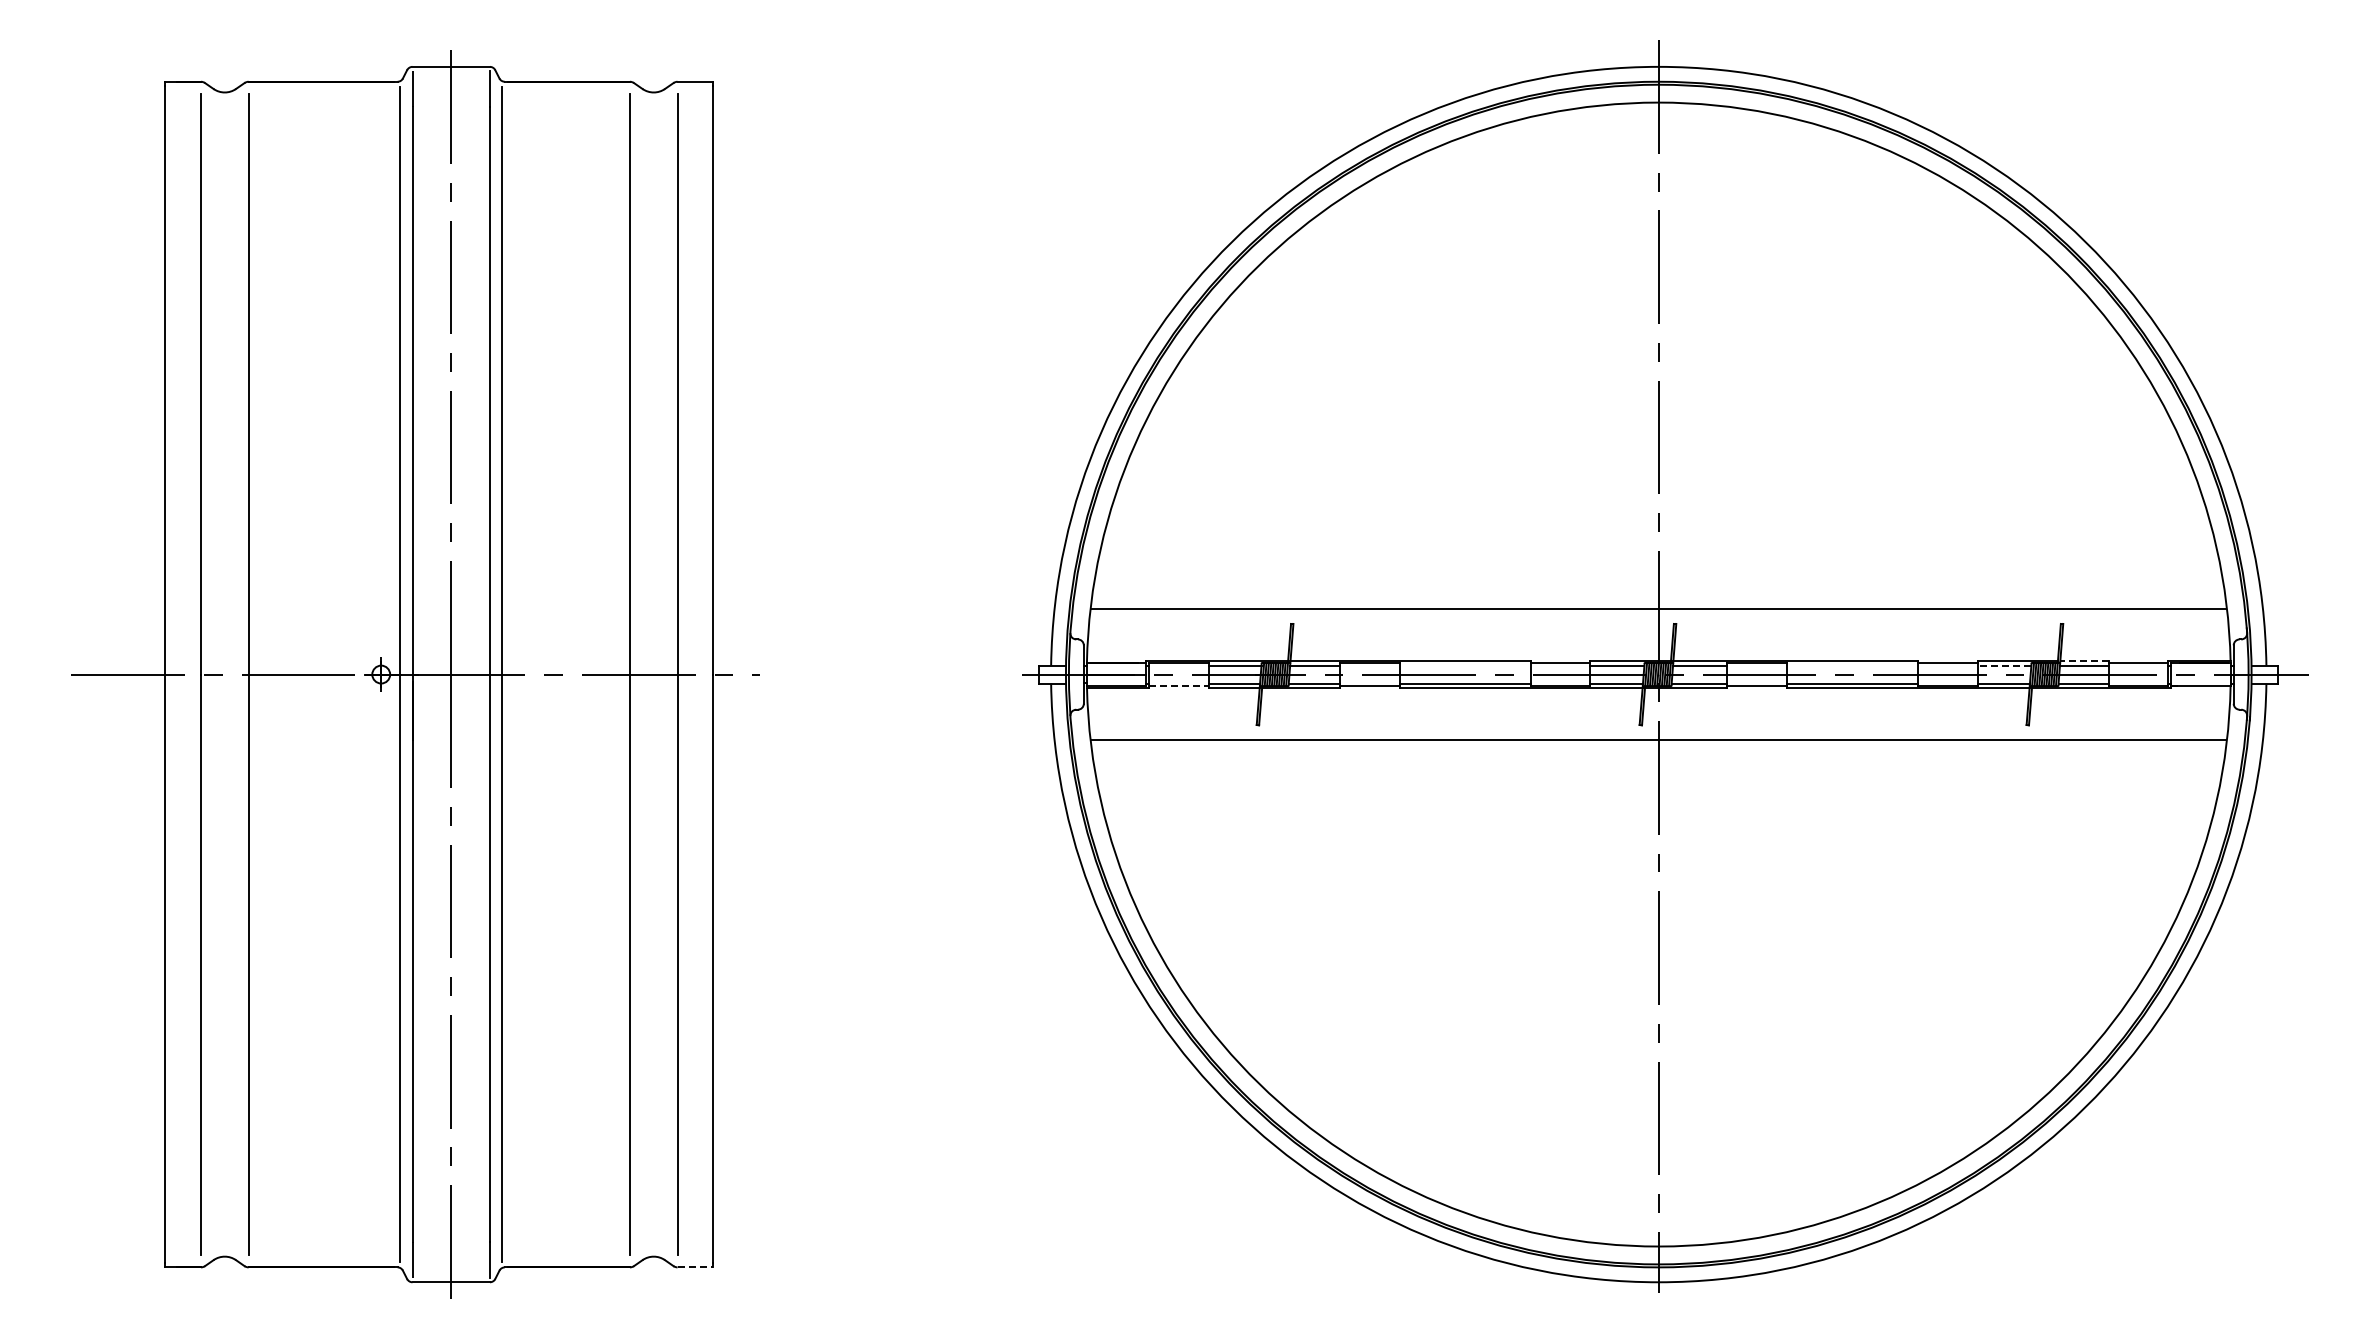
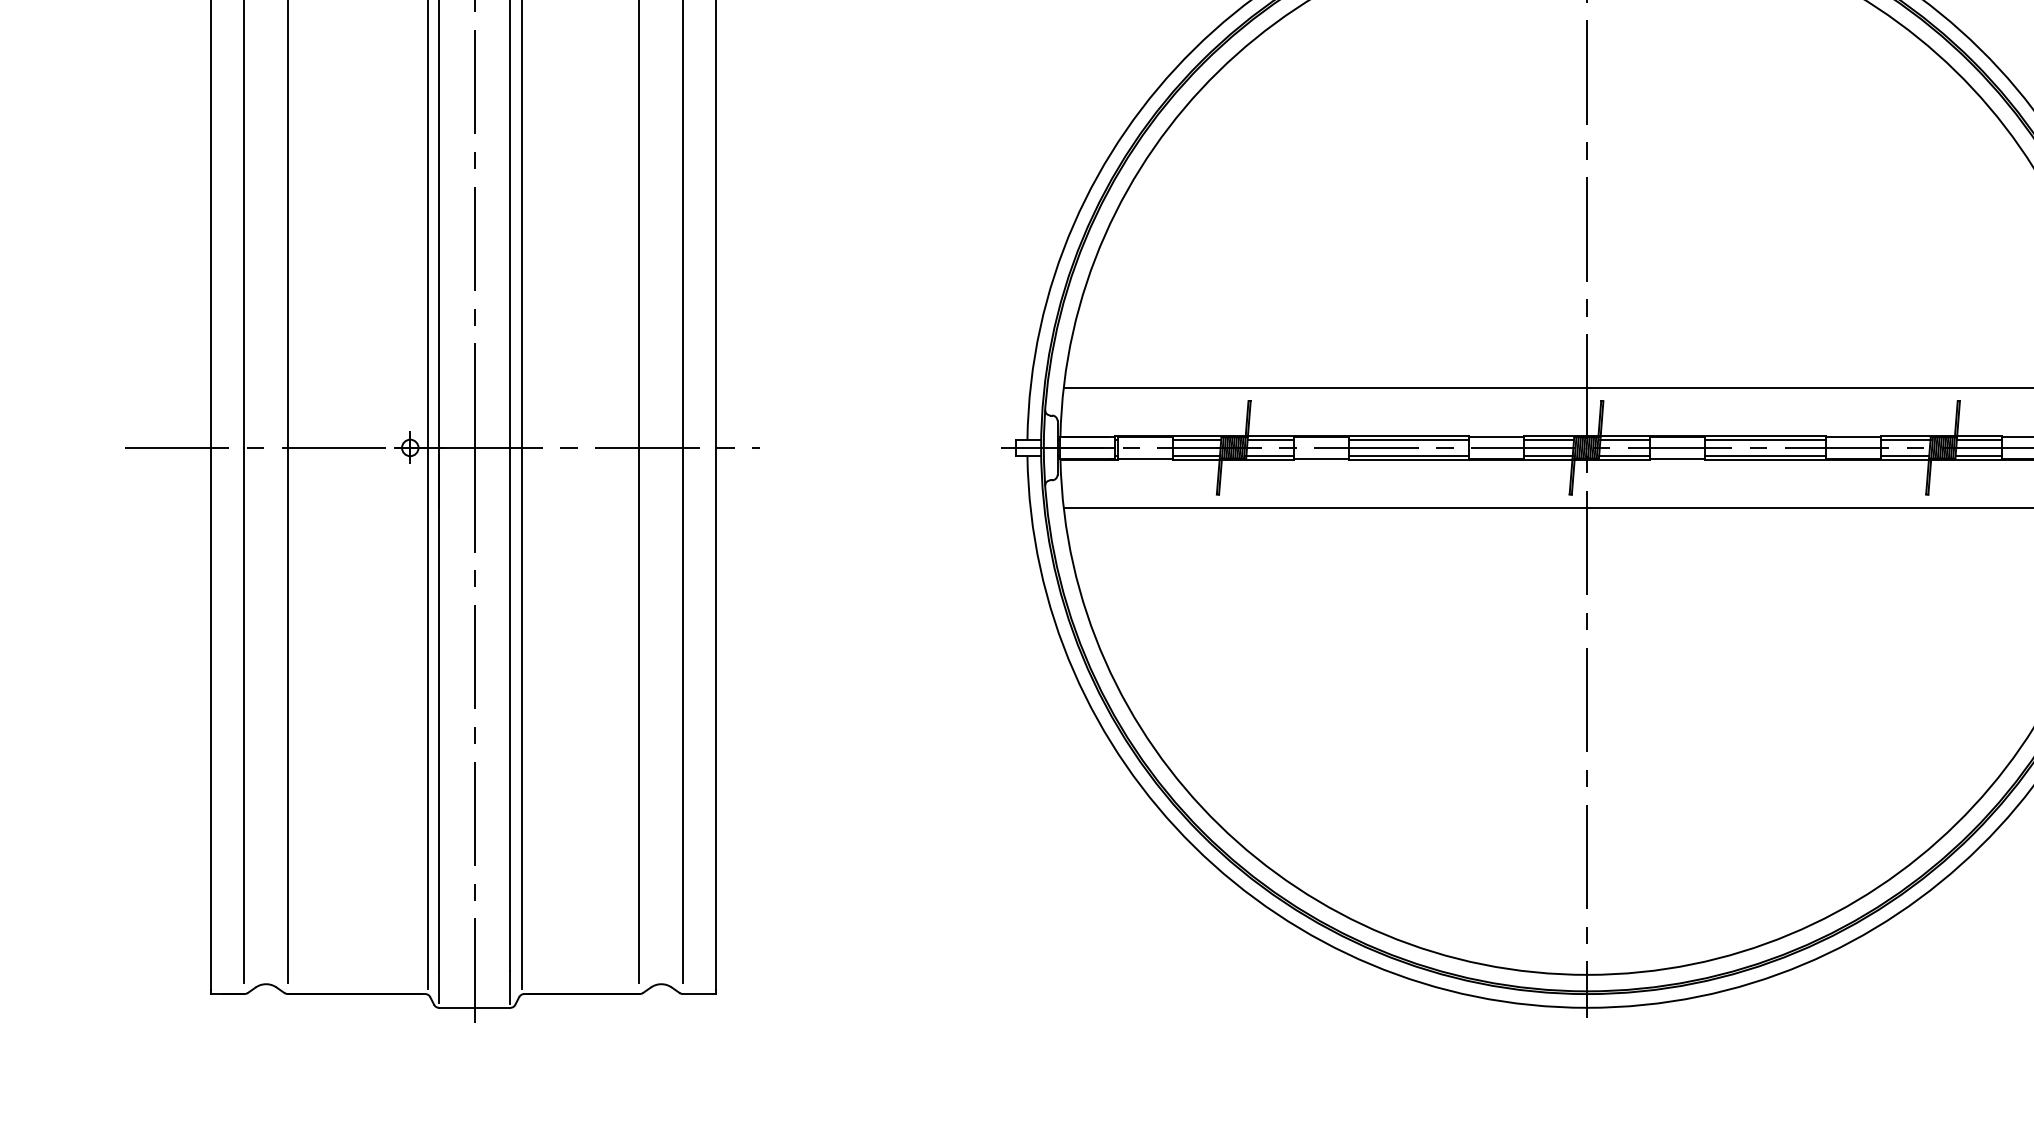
line: (2083, 661) -> (1978, 435), dashed -> solid
line: (1464, 665) -> (1408, 439), added
line: (1851, 665) -> (1764, 439), added
line: (2004, 665) -> (1905, 439), dashed -> solid
line: (1179, 686) -> (1145, 458), dashed -> solid
line: (695, 1267) -> (699, 994), dashed -> solid

